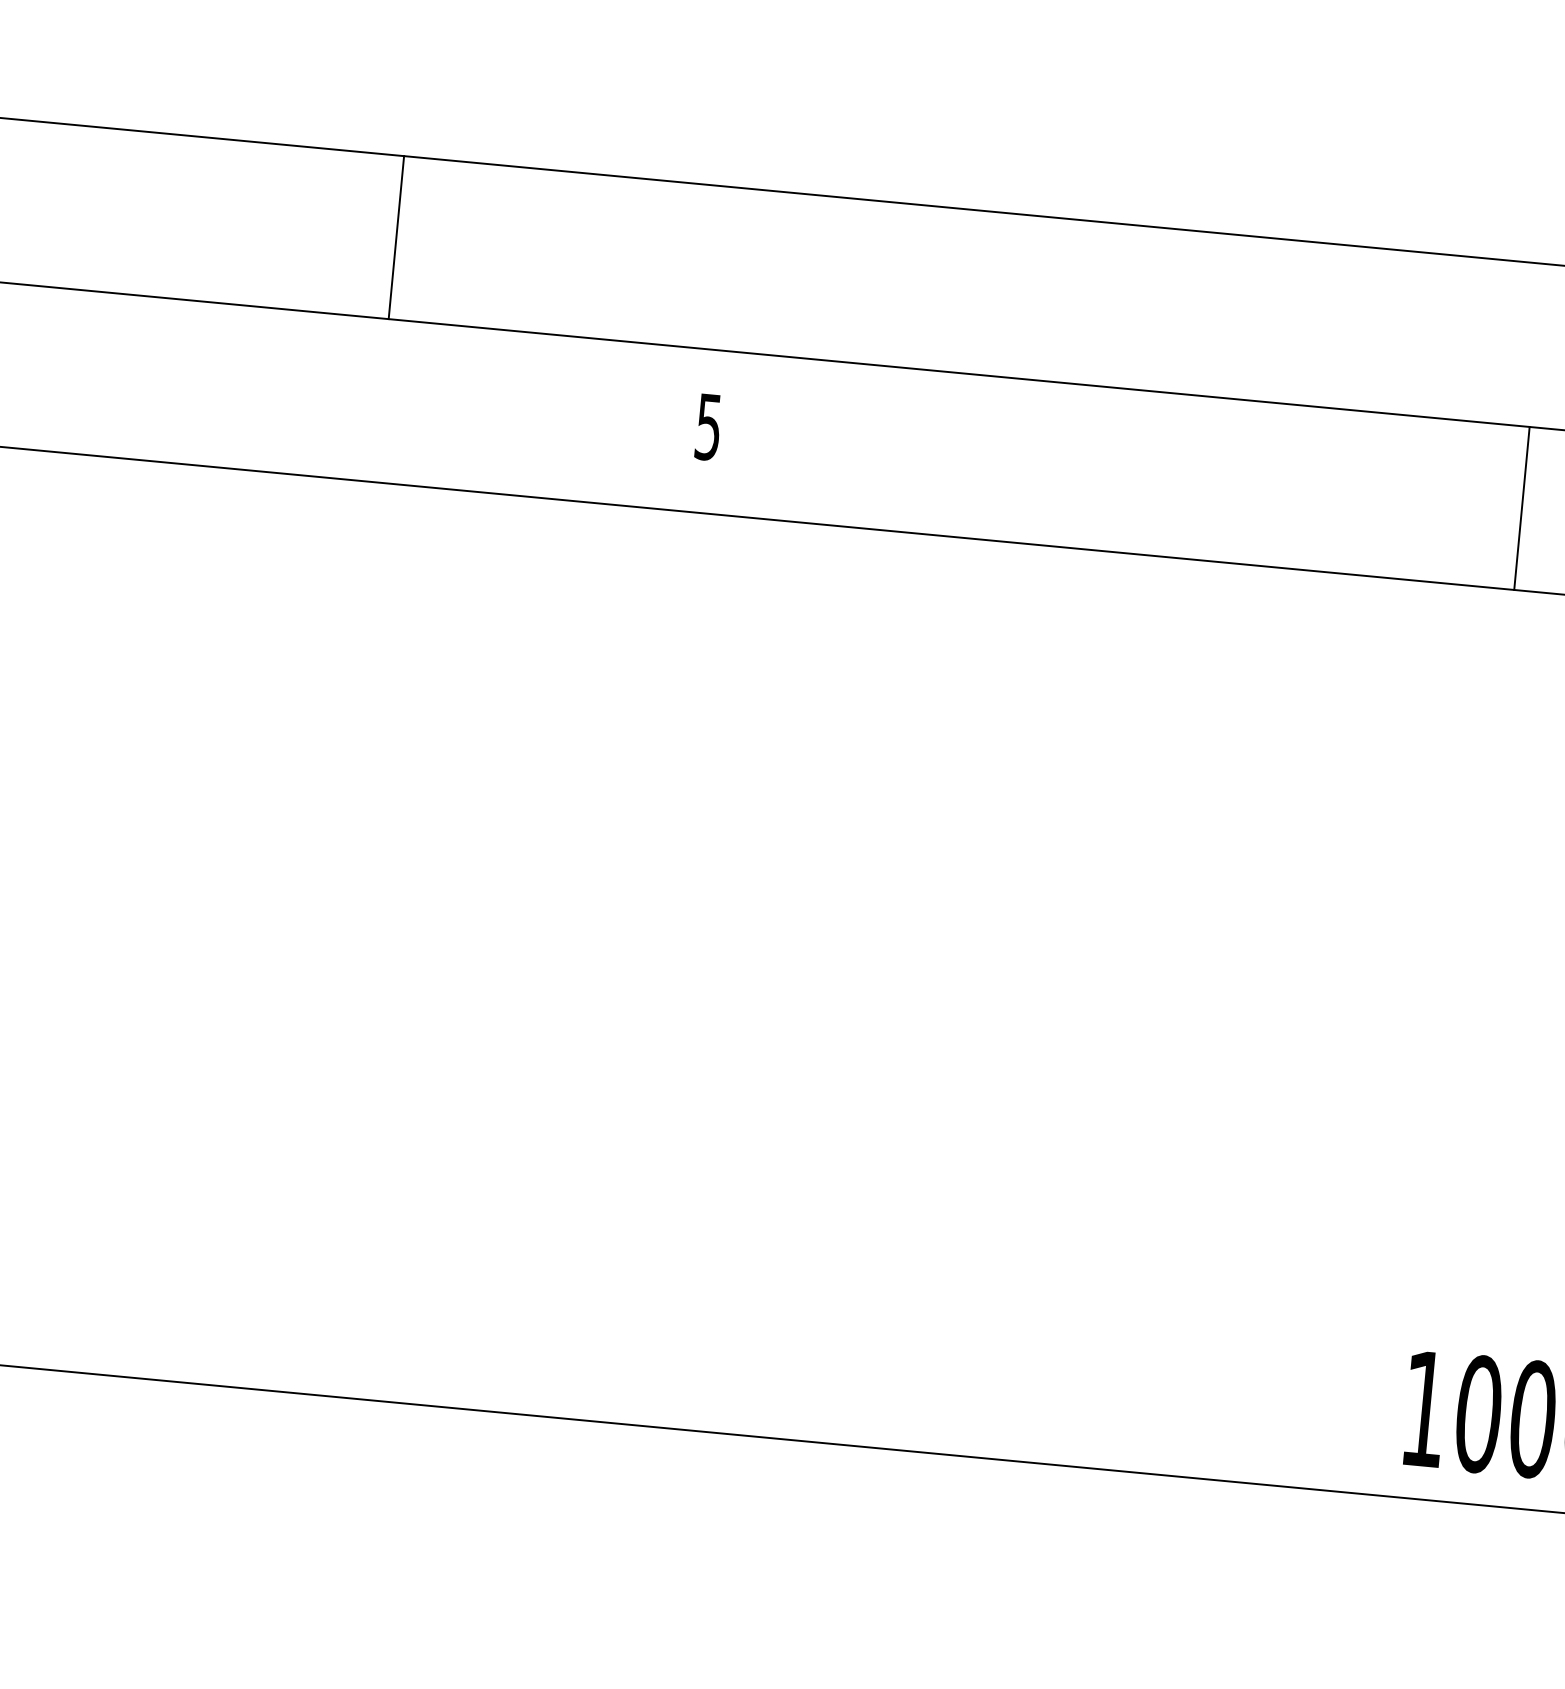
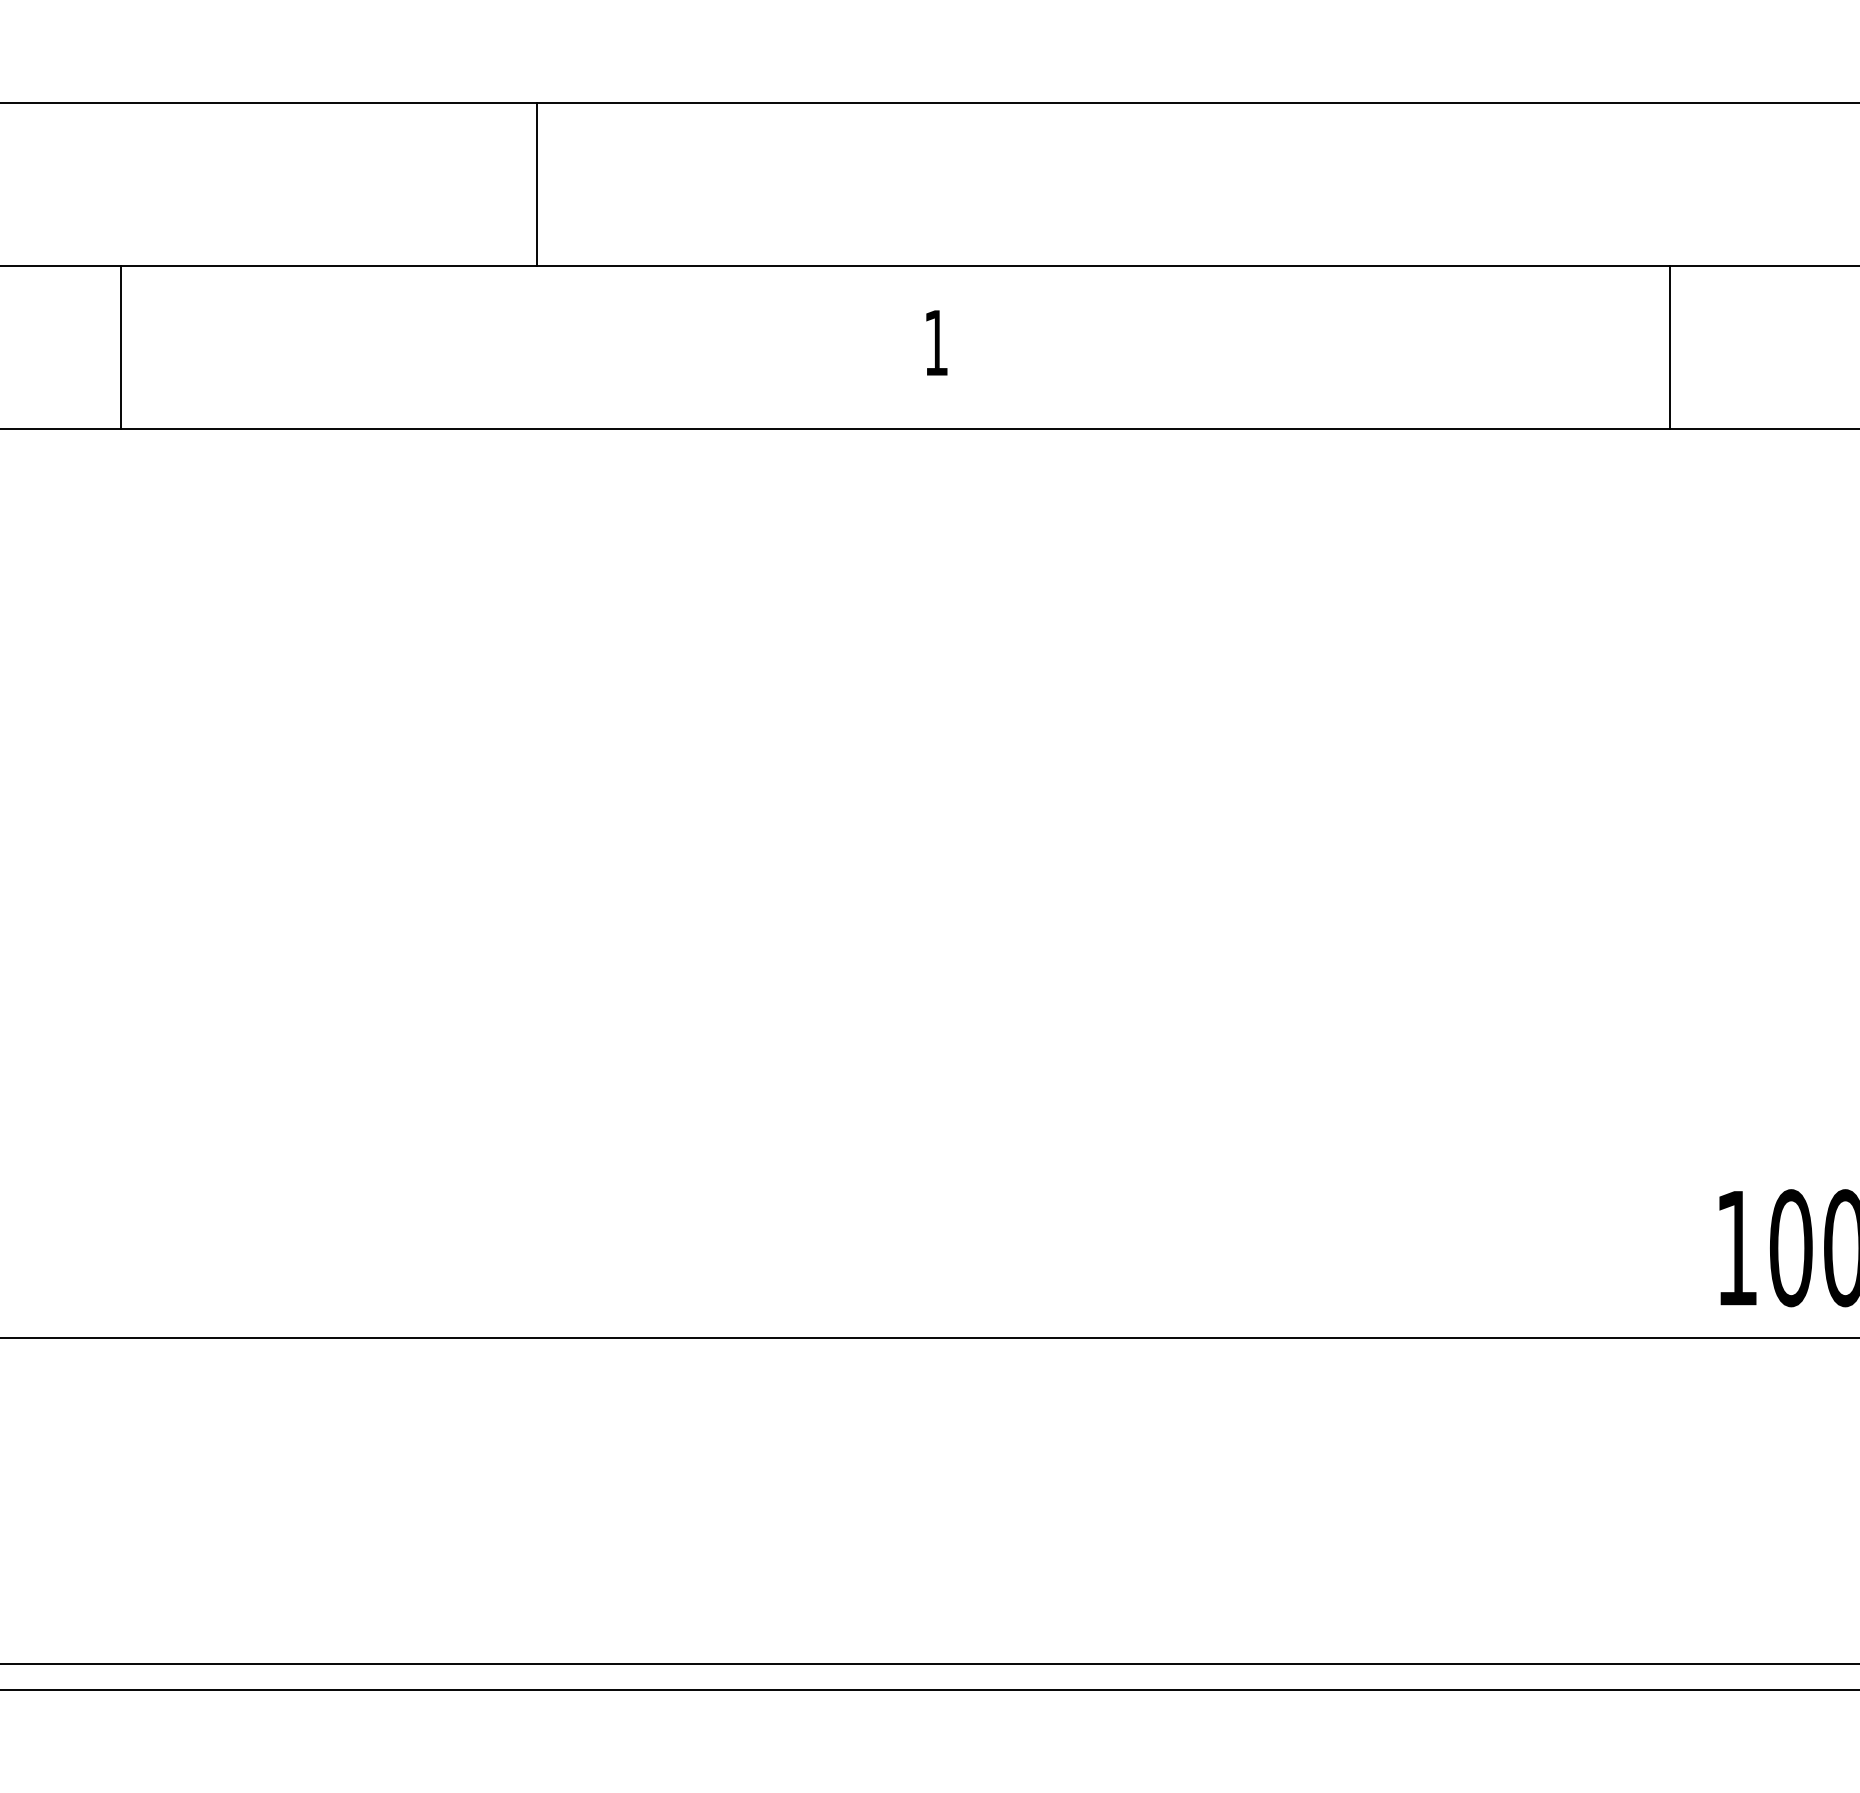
line: (396, 237) -> (536, 184), moved
text: (707, 427) -> (935, 343), 5 -> 1
line: (1522, 508) -> (1670, 347), moved

